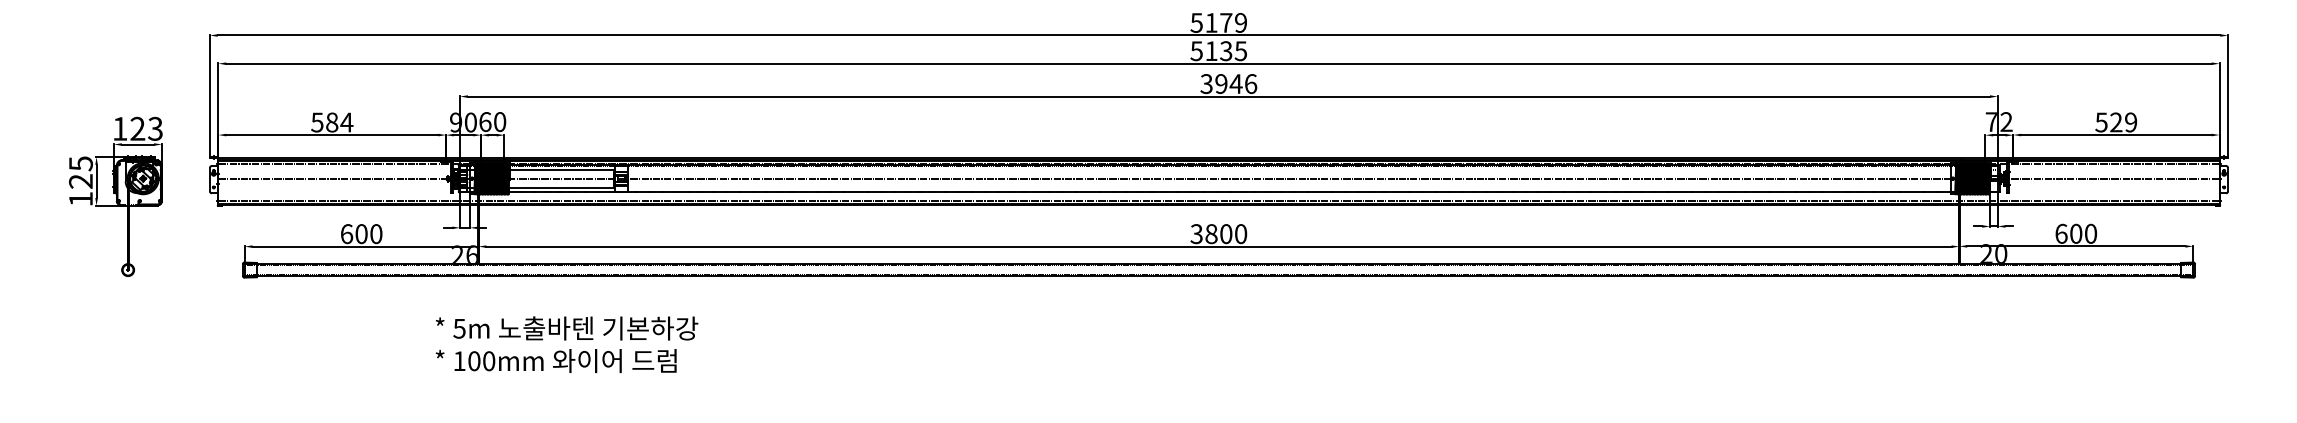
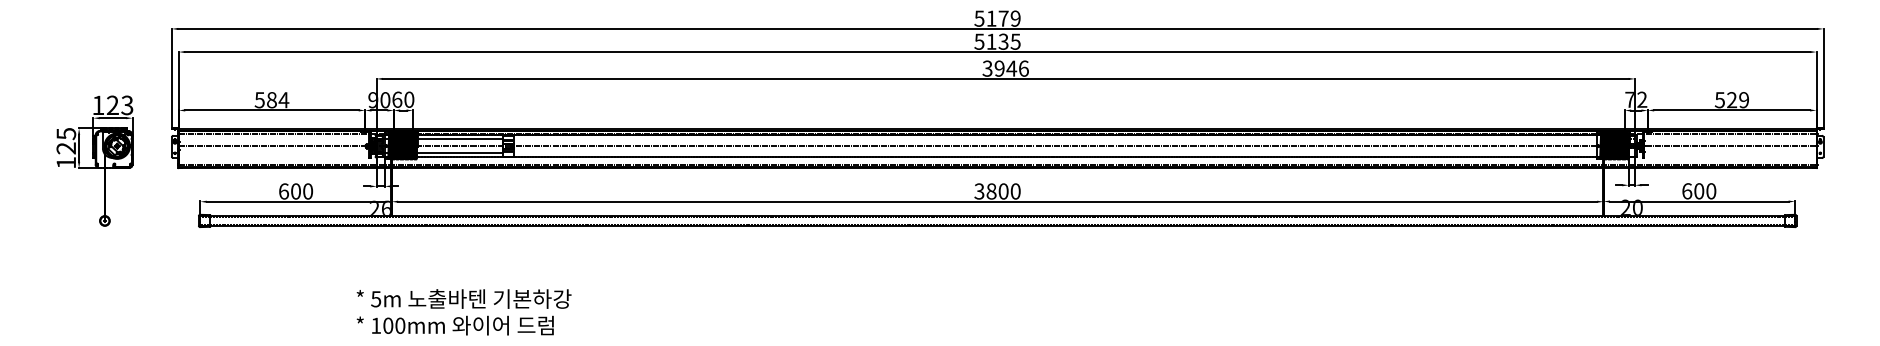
text: (566, 344) -> (463, 312), moved

